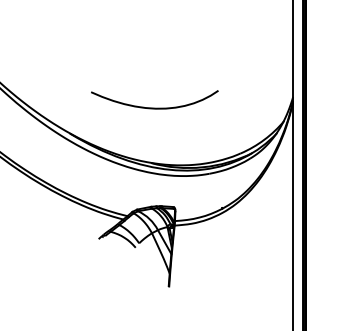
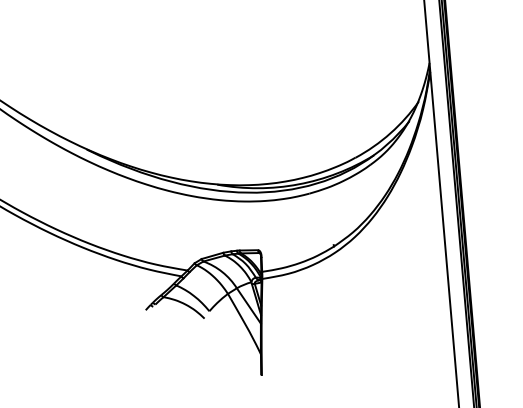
curve: (154, 107) -> (215, 97), removed

